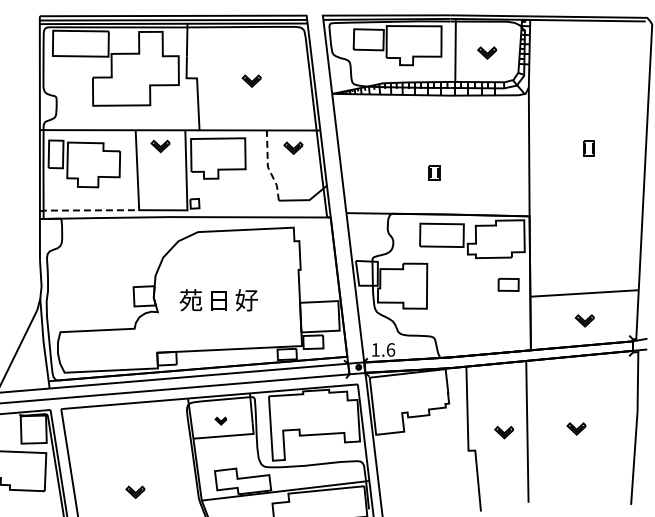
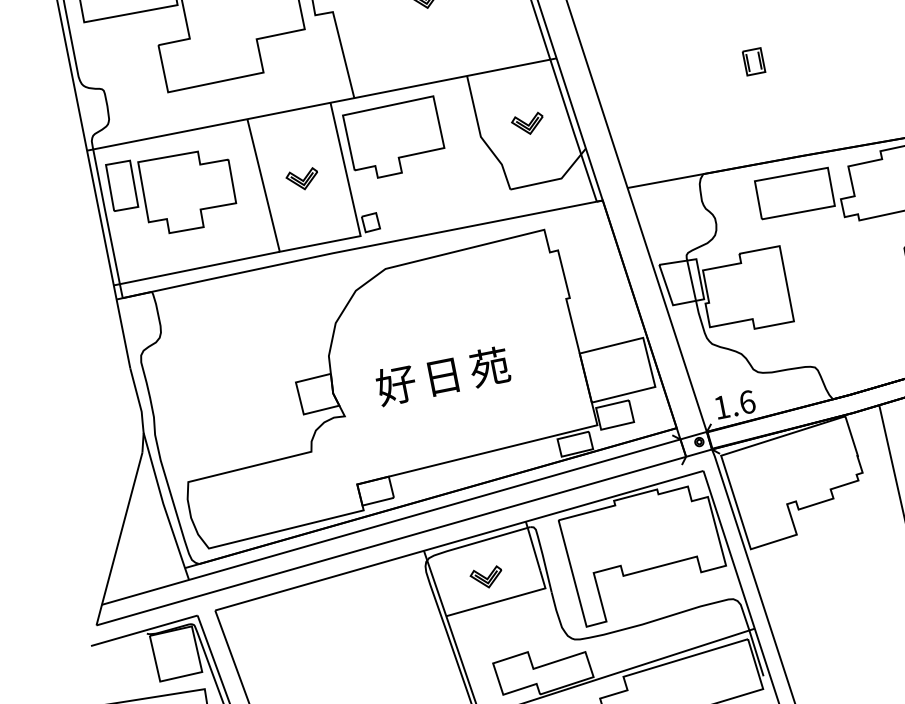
part: (160, 146) -> (302, 179), moved
part: (293, 147) -> (527, 123), moved
line: (267, 167) -> (480, 137), dashed -> solid
part: (434, 172) -> (753, 61), moved
line: (89, 210) -> (196, 268), dashed -> solid
text: (190, 300) -> (395, 385), 苑 -> 好
text: (246, 300) -> (489, 367), 好 -> 苑
part: (220, 420) -> (485, 576), size x1.67

